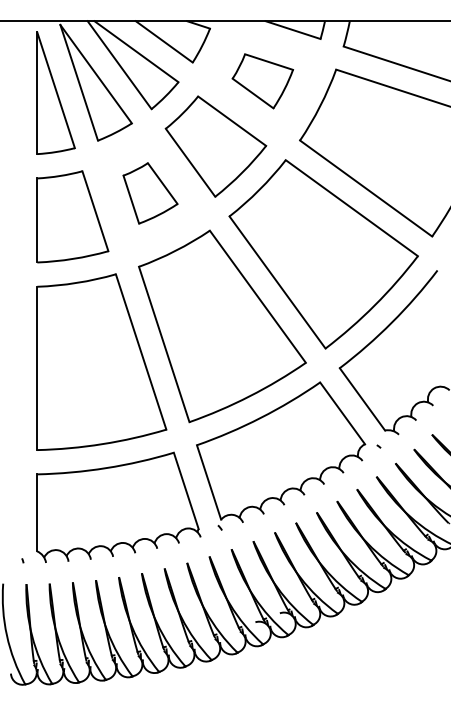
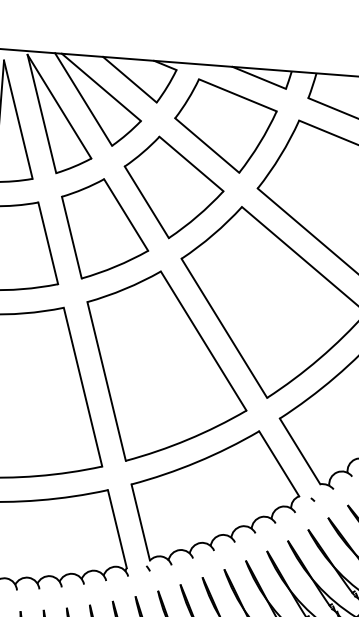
part: (262, 81) -> (224, 126), size x1.67
part: (150, 193) -> (104, 229), size x1.67

